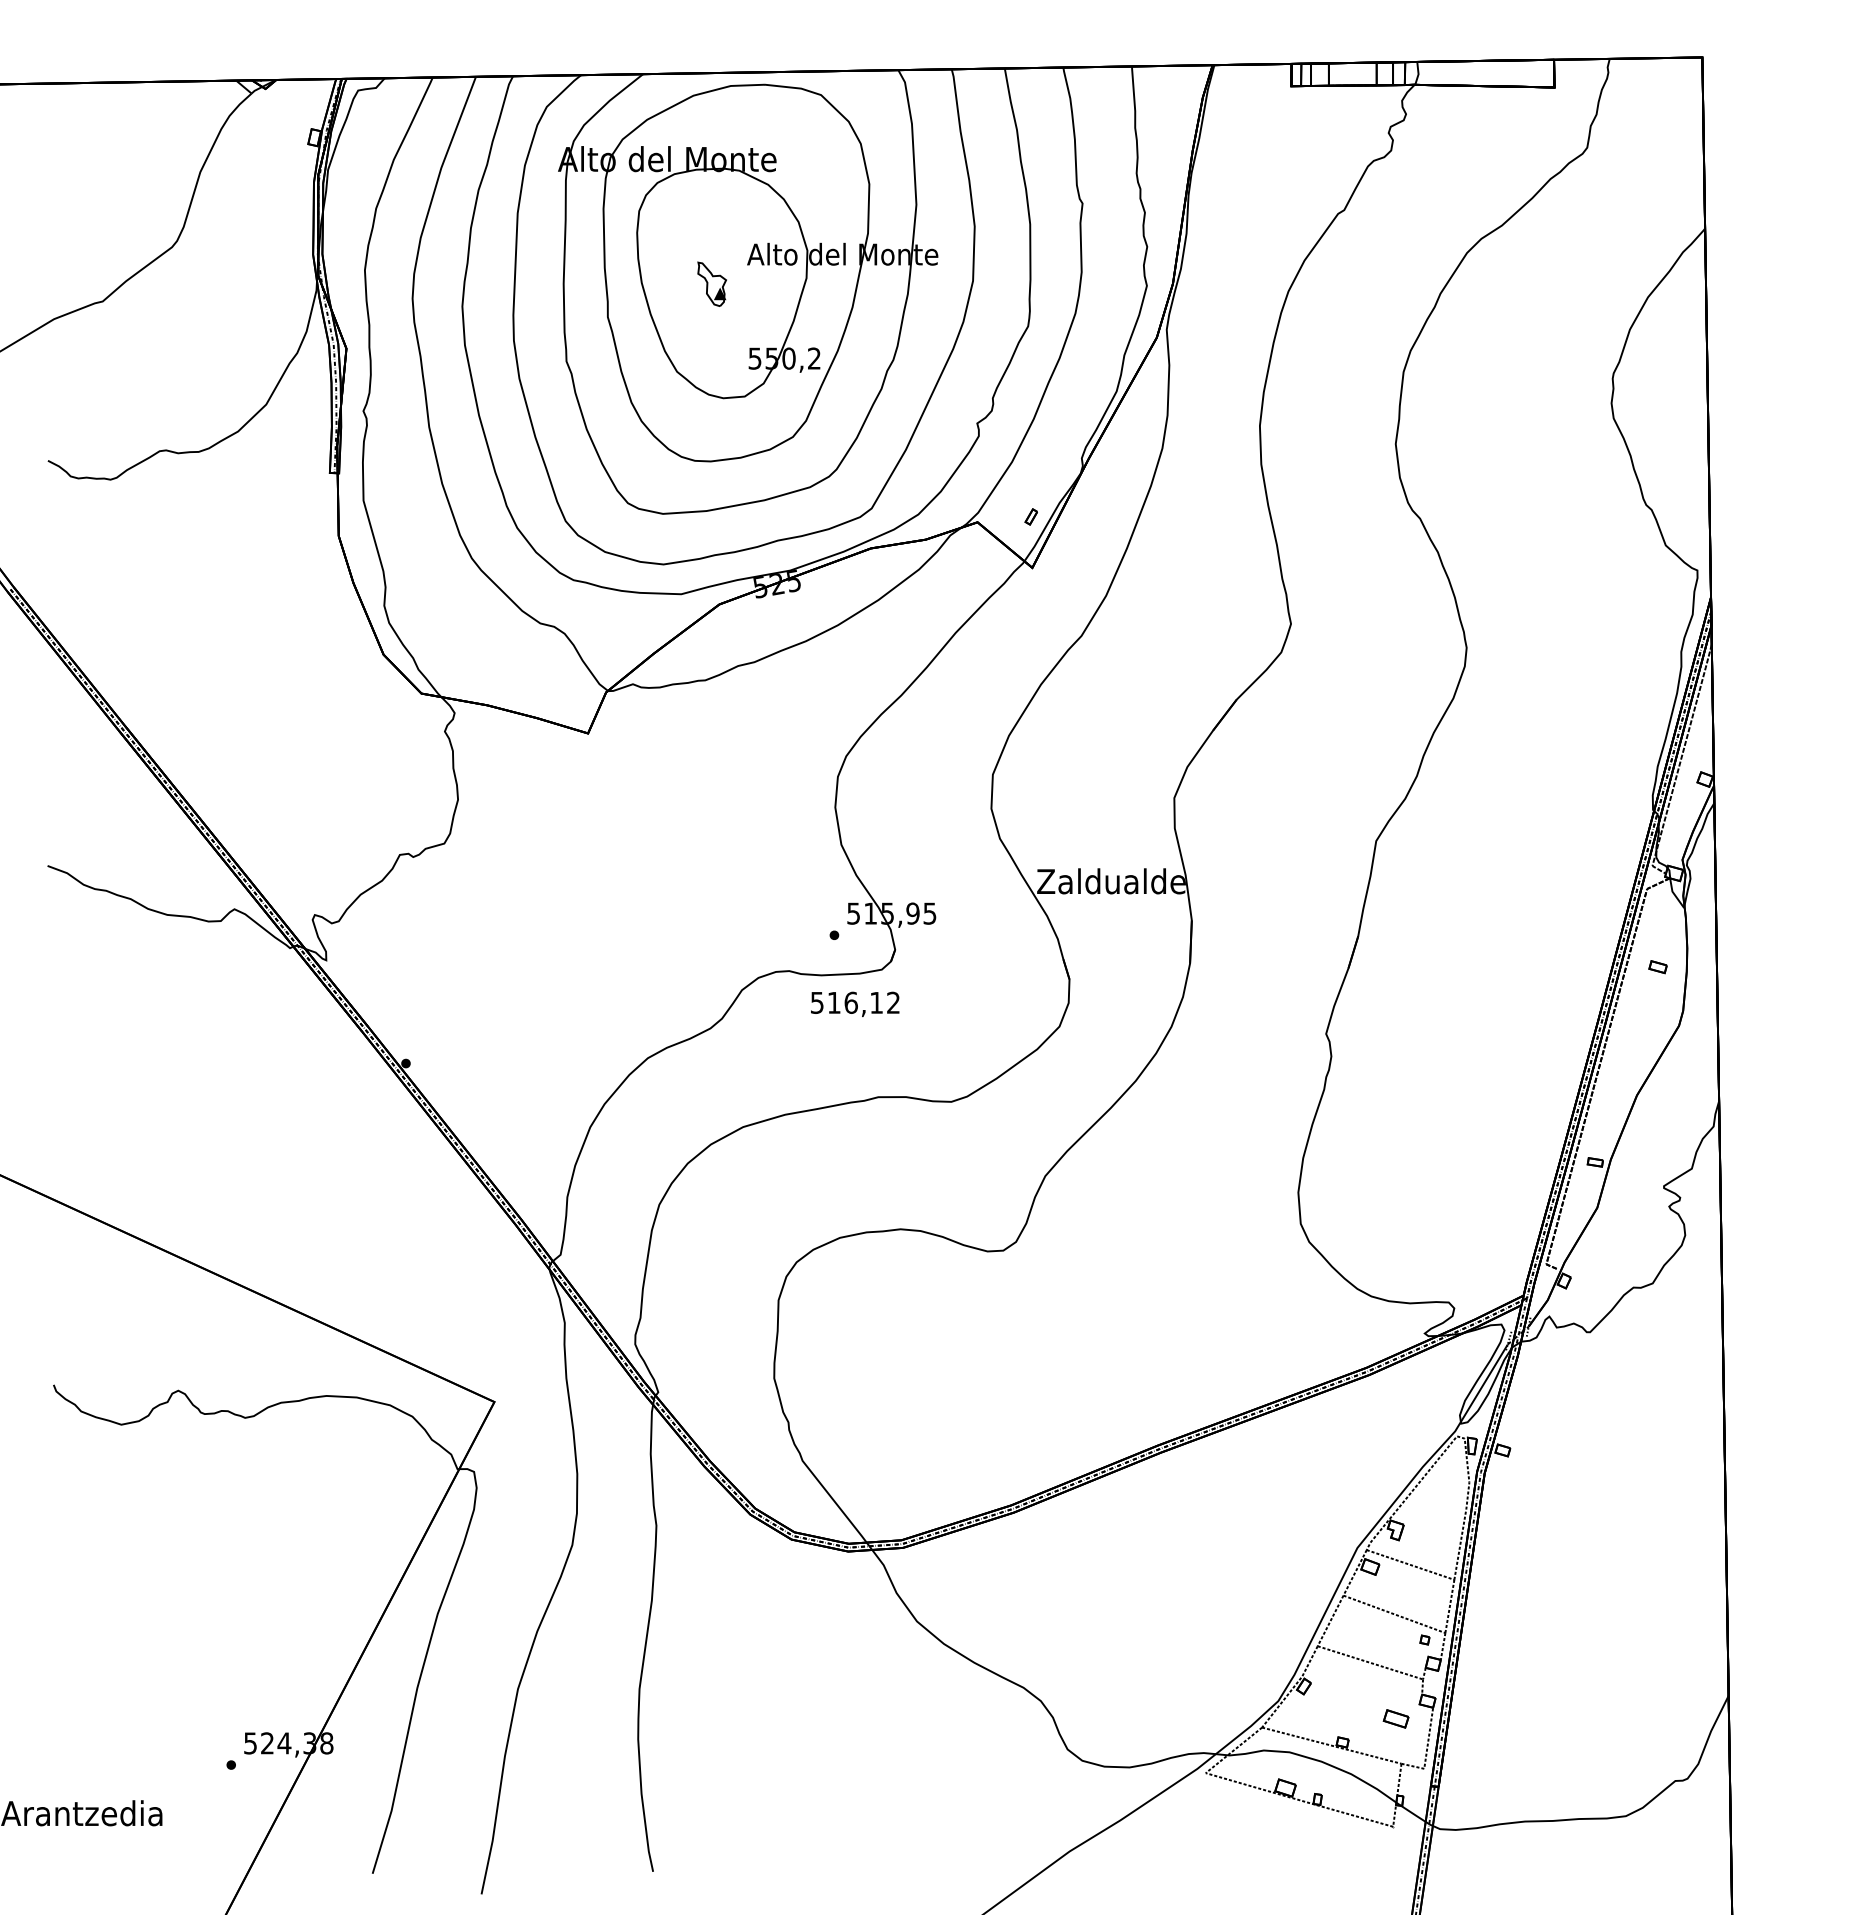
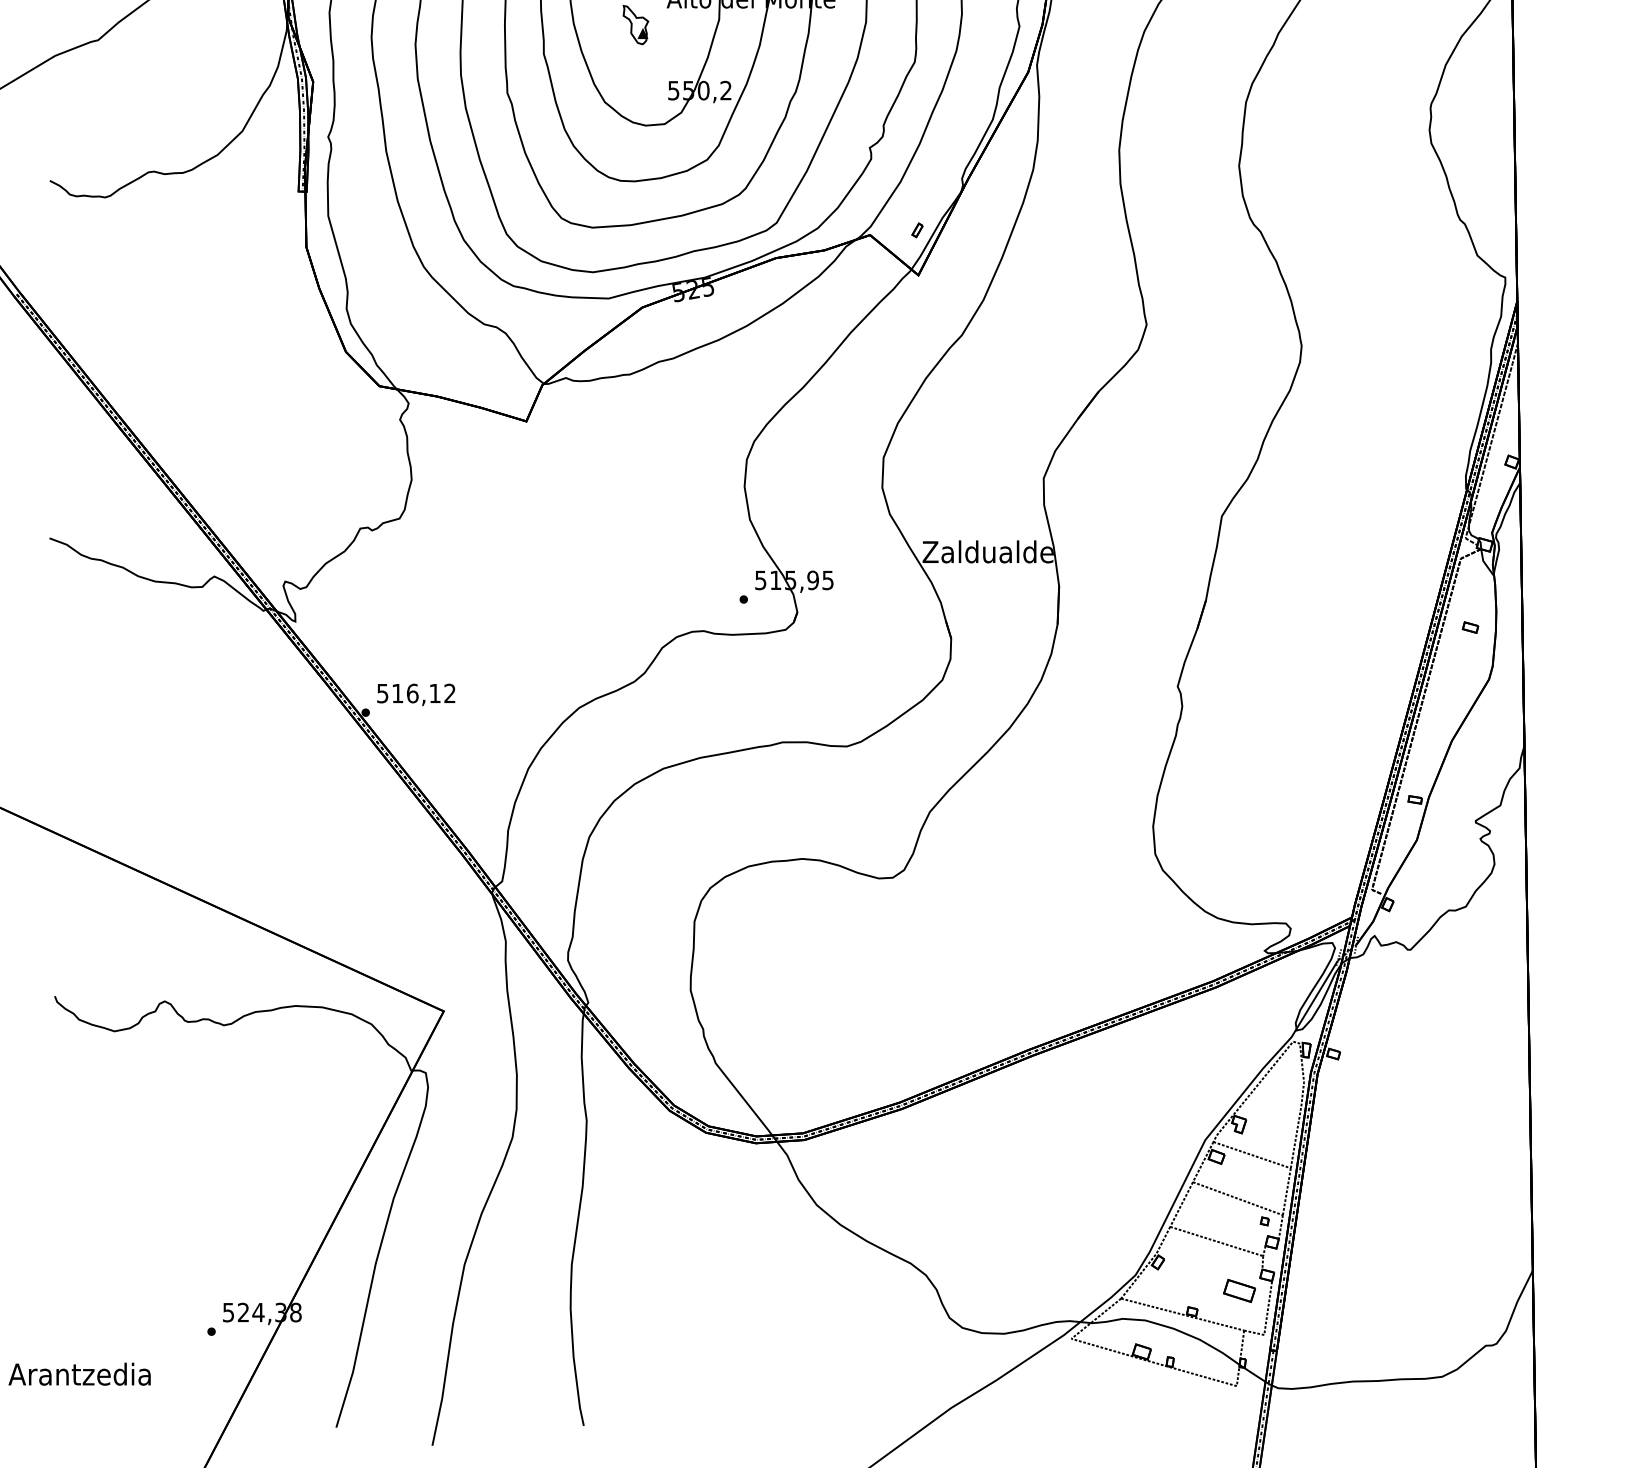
text: (855, 1004) -> (416, 694), moved
part: (1395, 1718) -> (1238, 1290), size x1.43

